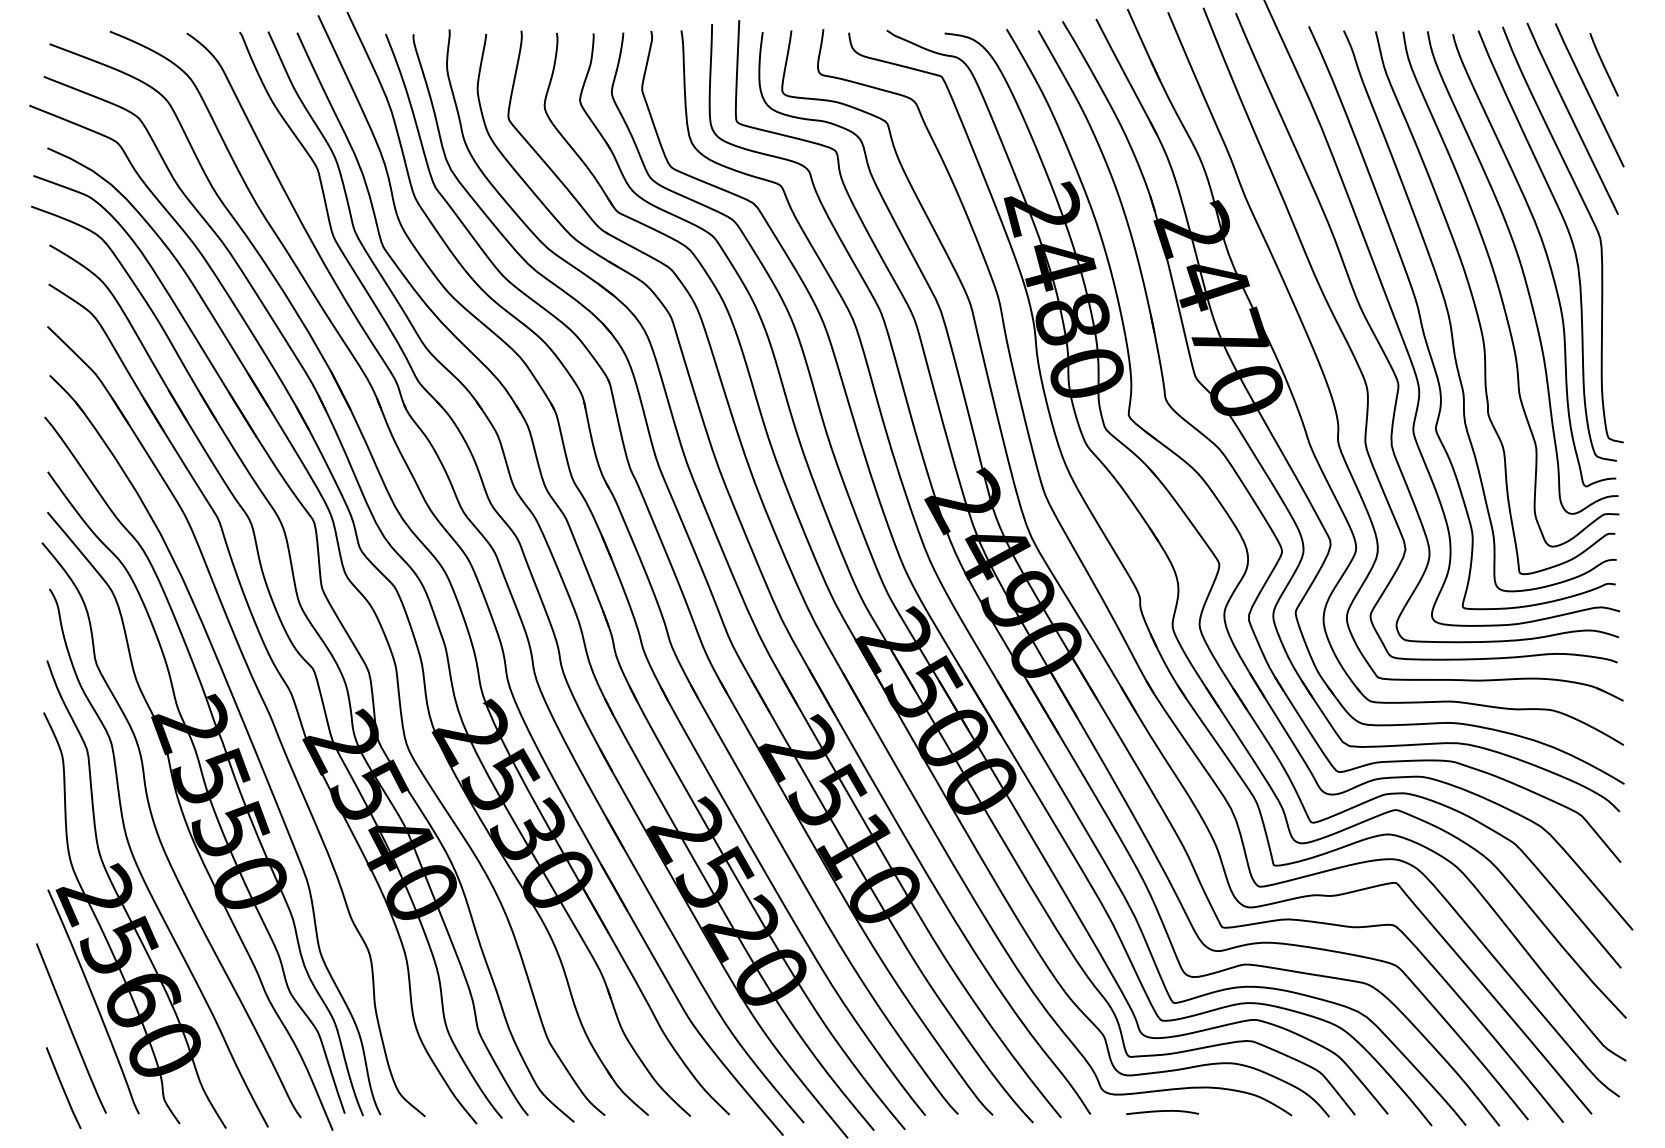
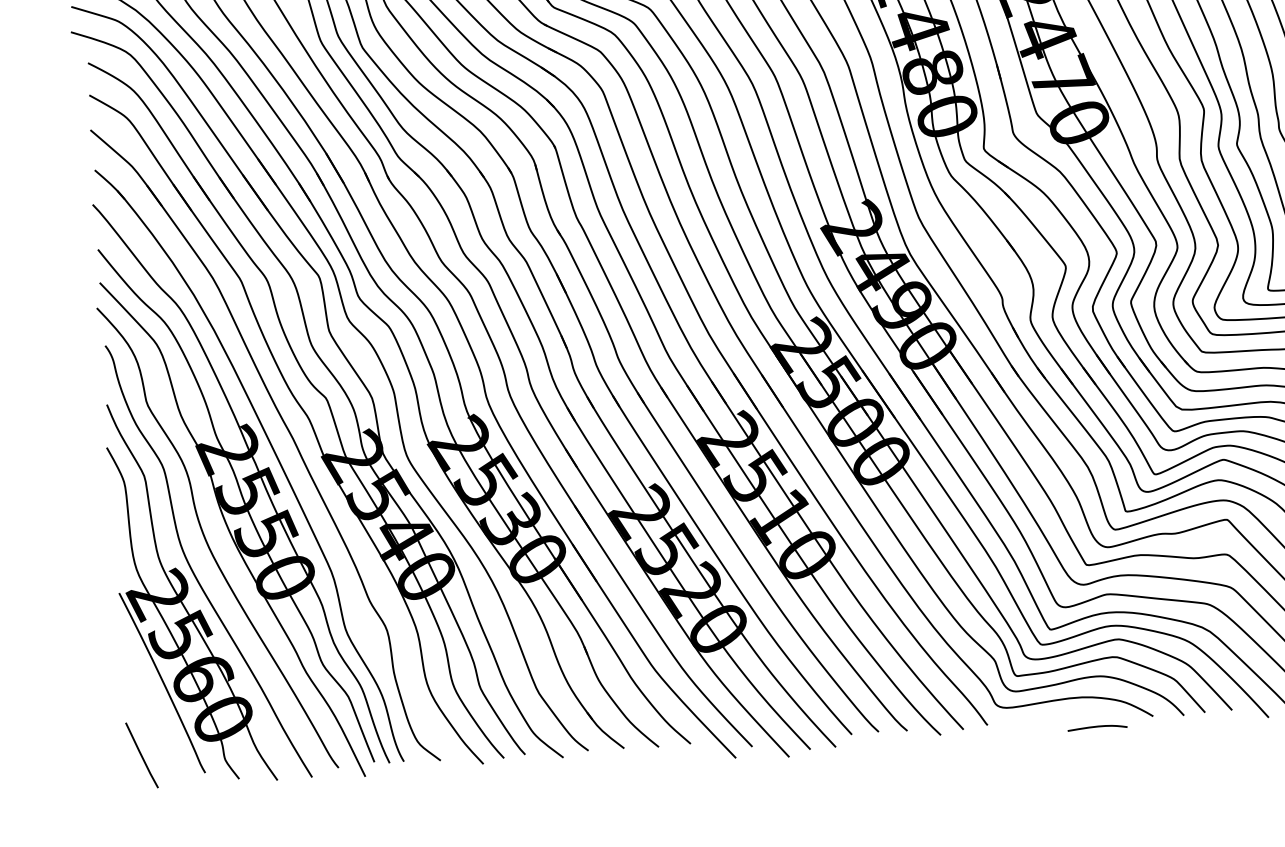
curve: (71, 1028) -> (145, 706), removed
curve: (1162, 1111) -> (1097, 727), moved

